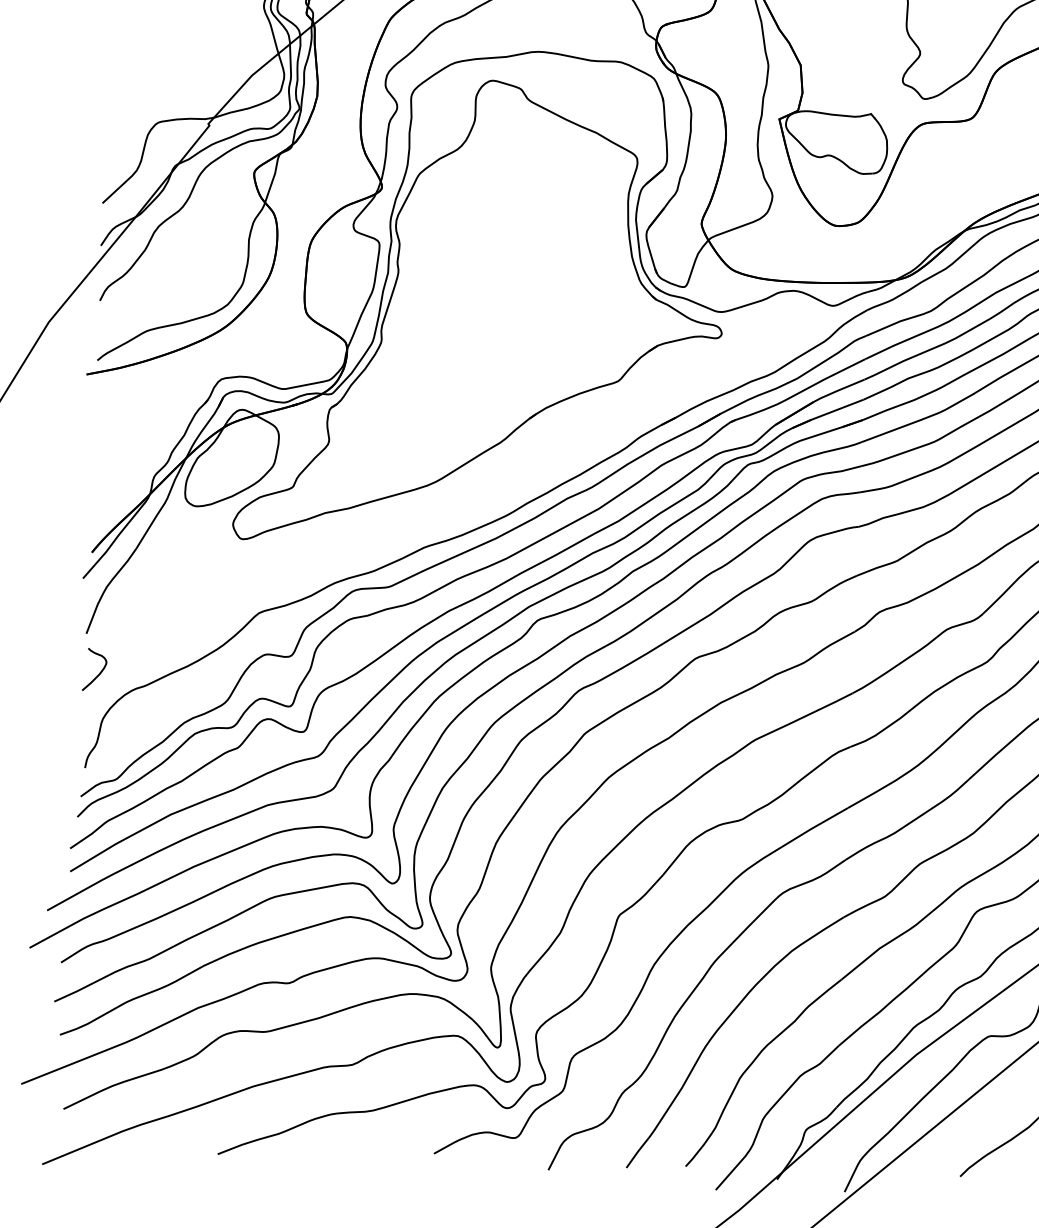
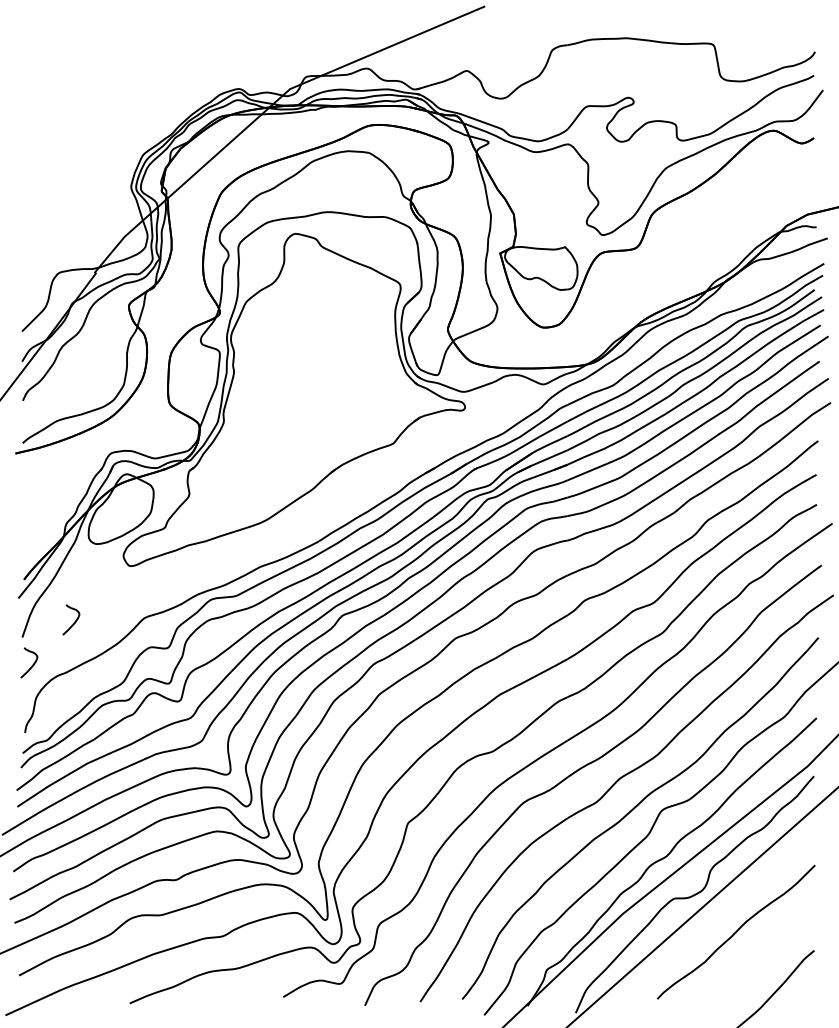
curve: (160, 614) -> (74, 621), added

